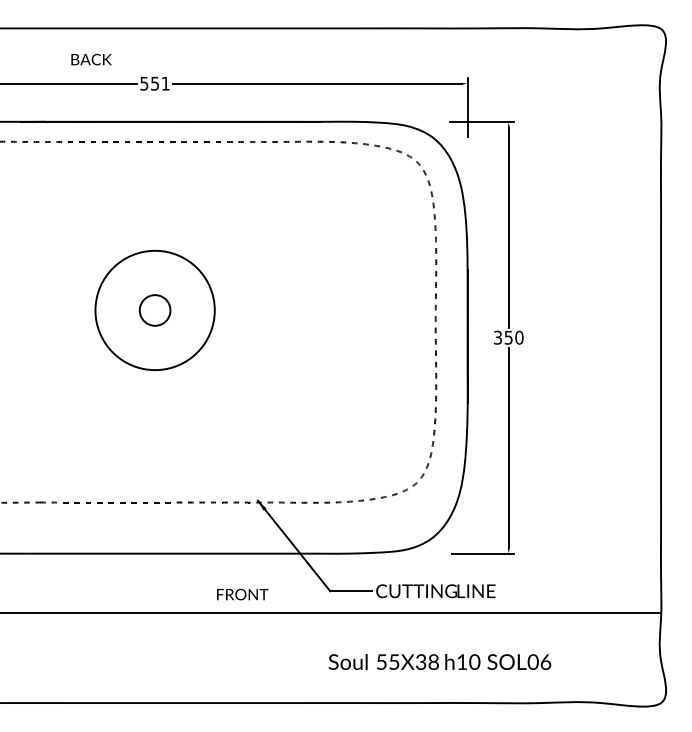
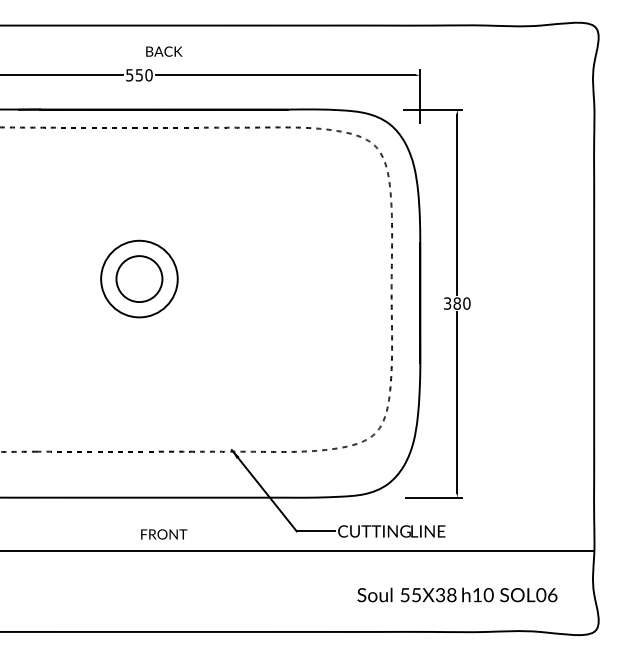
text: (91, 59) -> (164, 51), moved
text: (165, 83) -> (148, 75), 551 -> 550
circle: (155, 309) -> (139, 278), size x0.71
circle: (155, 310) -> (139, 279), size x1.67
text: (507, 337) -> (456, 303), 350 -> 380
text: (243, 594) -> (164, 534), moved
text: (440, 661) -> (457, 594), moved

